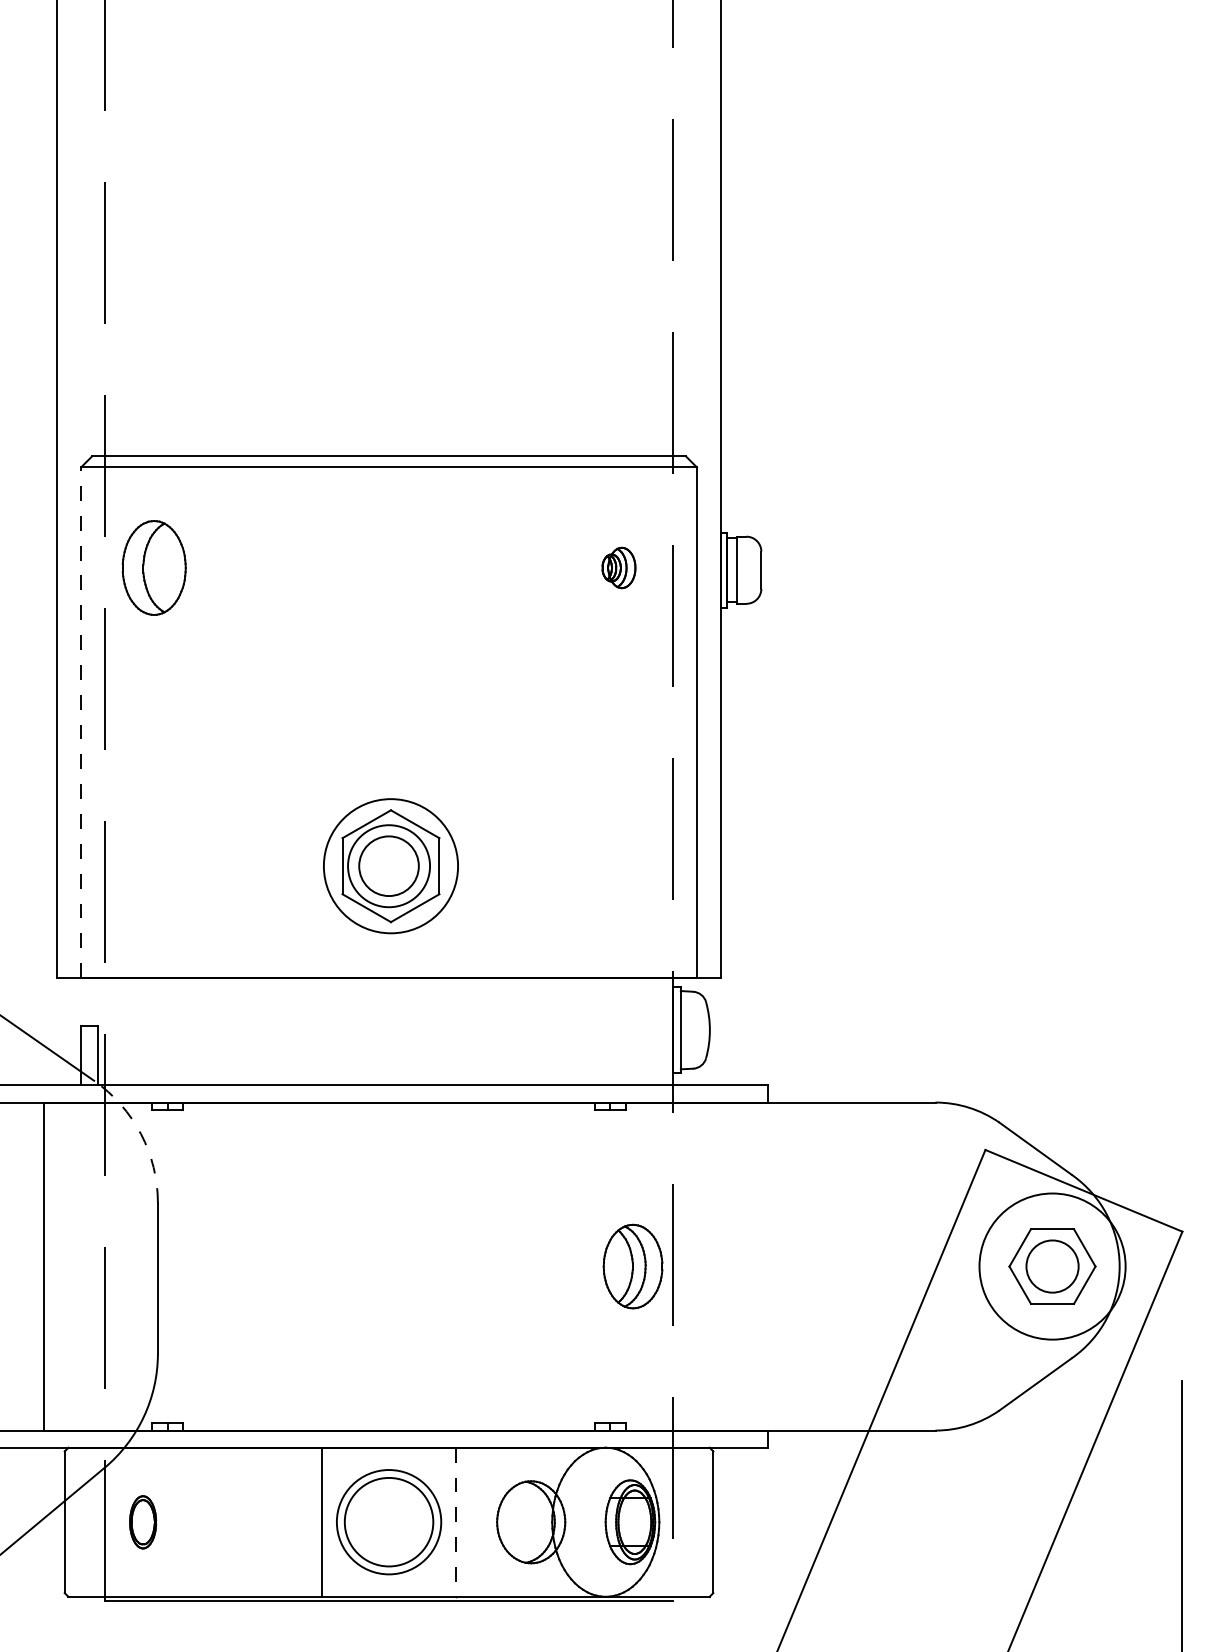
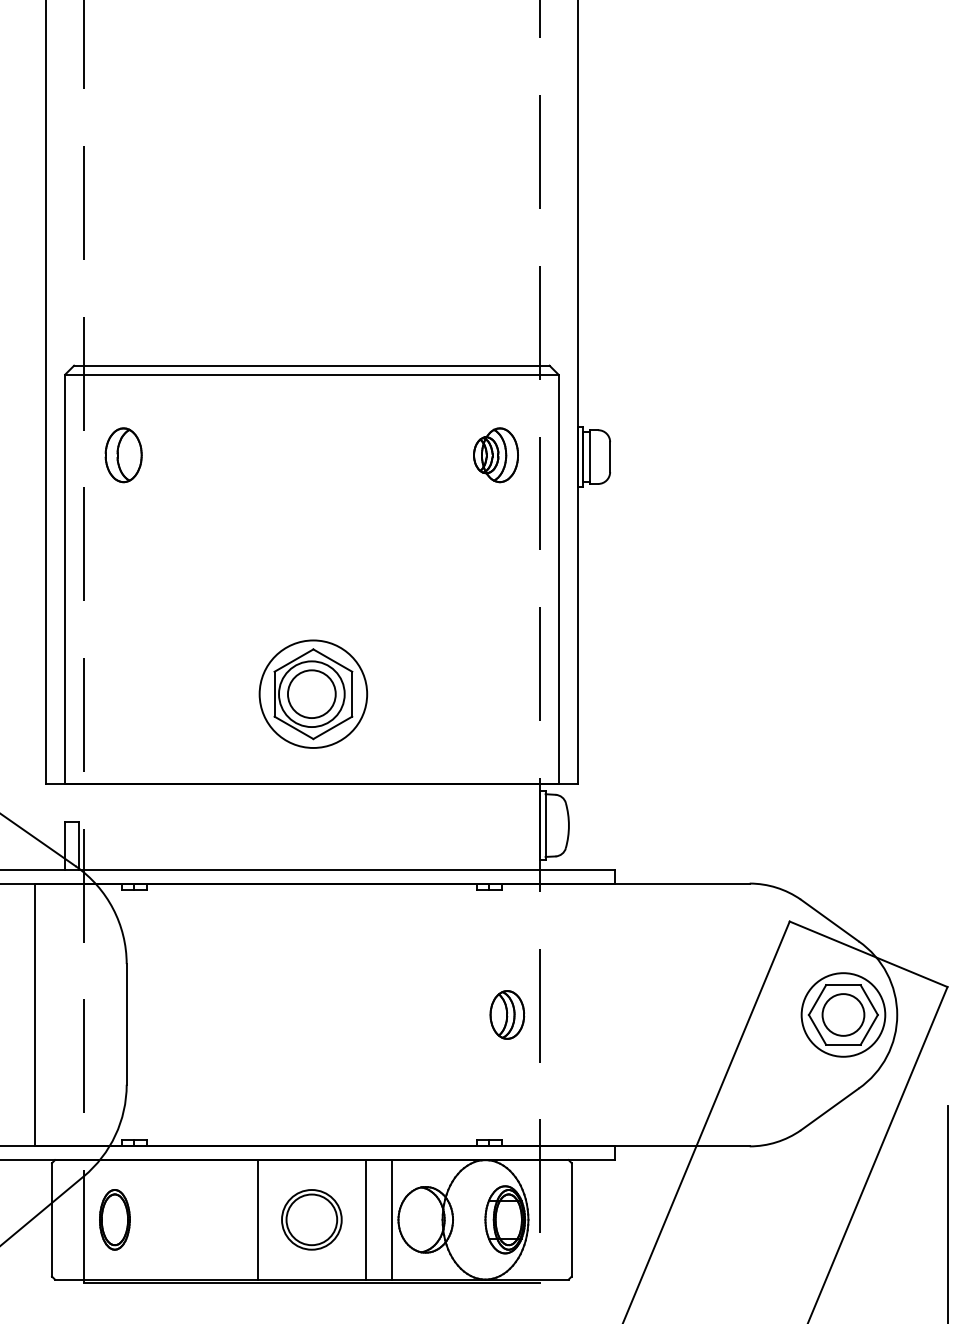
part: (153, 567) -> (123, 454), size x0.71
part: (618, 567) -> (495, 454), size x1.67
line: (81, 722) -> (65, 579), dashed -> solid
arc: (141, 1134) -> (113, 909), dashed -> solid
part: (632, 1266) -> (506, 1014), size x0.71
circle: (1052, 1266) -> (843, 1014), size x0.71
line: (489, 1521) -> (392, 1219), added
part: (142, 1522) -> (114, 1220), size x1.43
part: (388, 1522) -> (311, 1220), size x0.71
line: (456, 1522) -> (365, 1220), dashed -> solid

